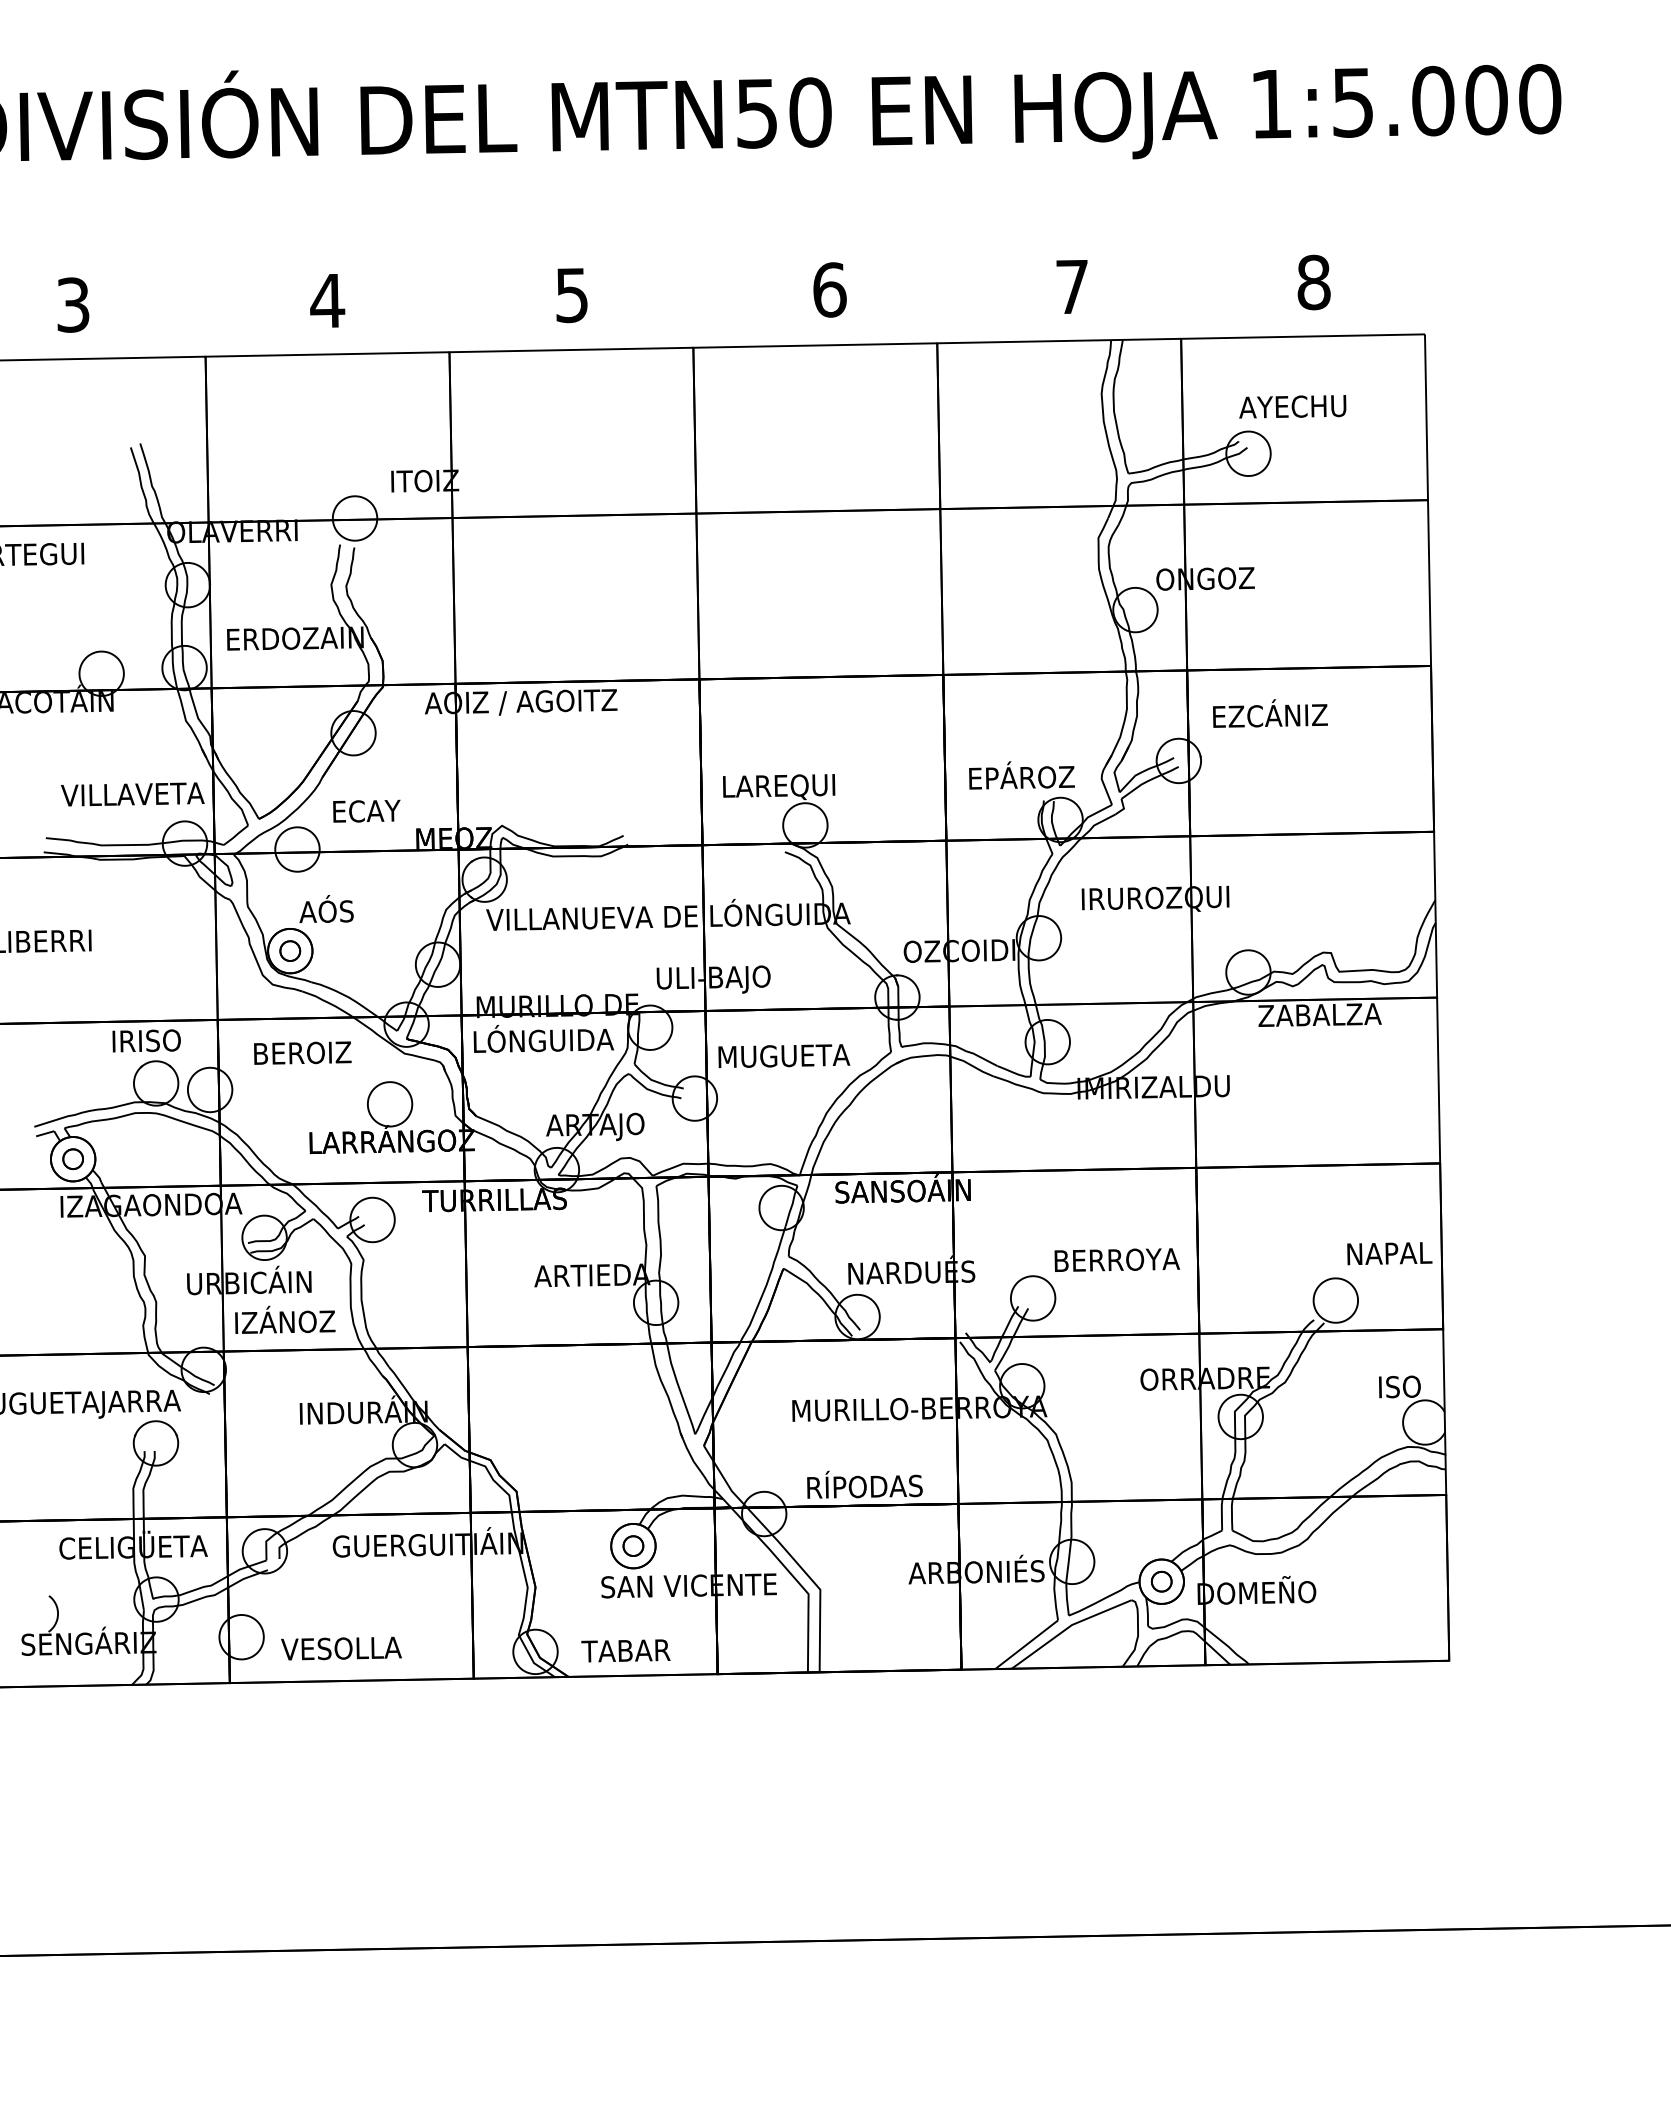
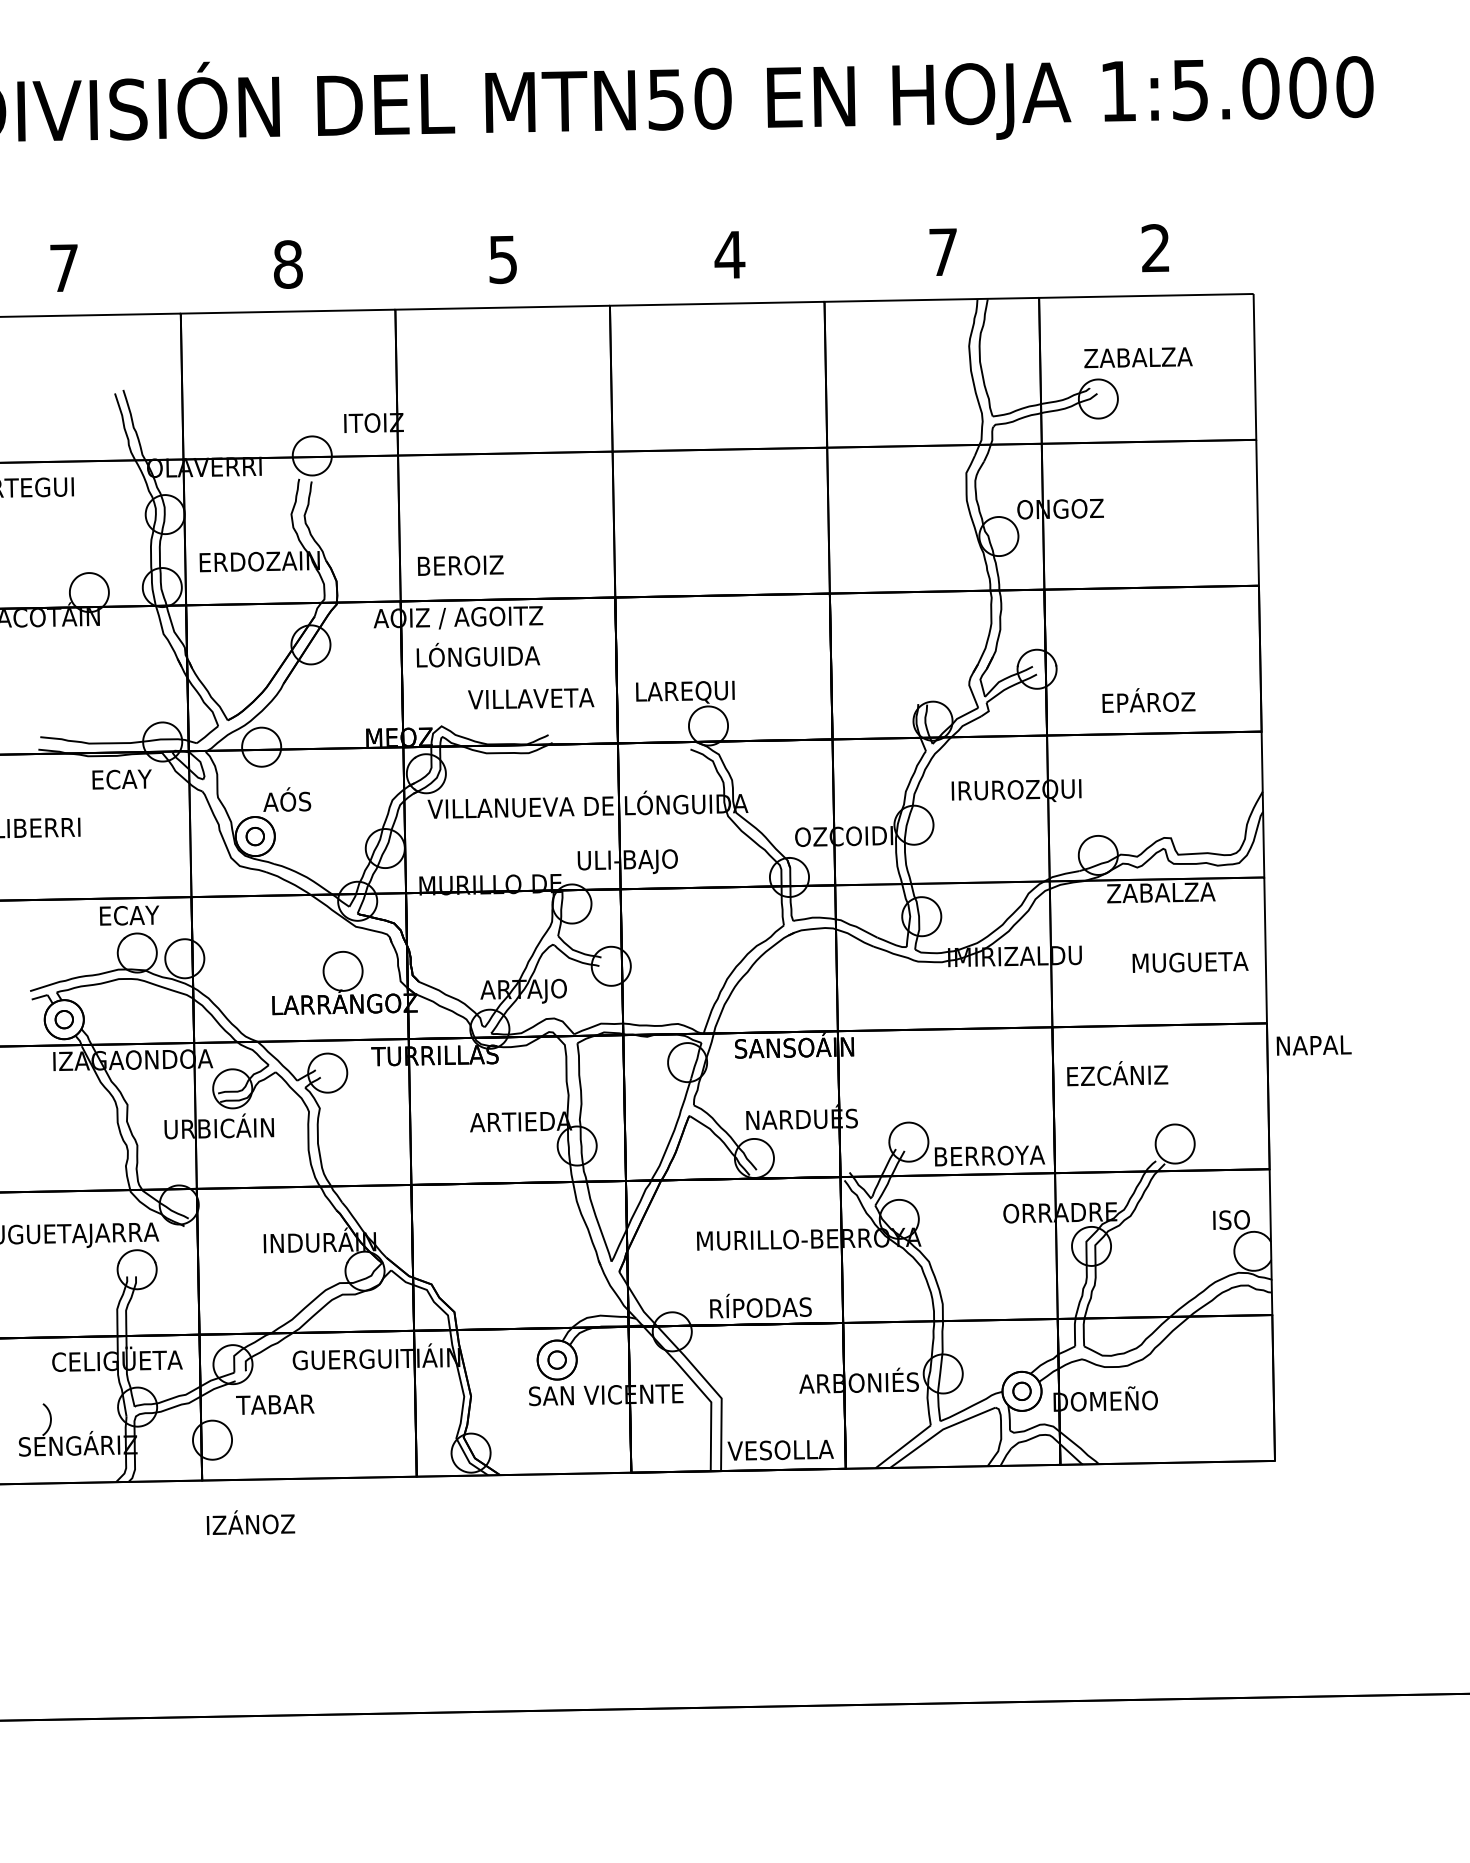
text: (1313, 282) -> (1155, 248), 8 -> 2
text: (829, 289) -> (729, 254), 6 -> 4
text: (327, 300) -> (288, 264), 4 -> 8
text: (73, 304) -> (64, 267), 3 -> 7
text: (1293, 406) -> (1137, 357), AYECHU -> ZABALZA
text: (1270, 713) -> (1117, 1073), moved
text: (1021, 775) -> (1148, 700), moved
text: (132, 794) -> (530, 698), moved
text: (366, 810) -> (121, 778), moved
text: (543, 1038) -> (478, 654), moved
text: (146, 1040) -> (128, 915), IRISO -> ECAY
text: (302, 1052) -> (460, 565), moved
text: (784, 1055) -> (1190, 961), moved
text: (1389, 1253) -> (1313, 1045), moved
text: (1117, 1259) -> (990, 1155), moved
text: (285, 1319) -> (251, 1522), moved
text: (341, 1648) -> (780, 1450), moved
text: (625, 1650) -> (274, 1404), moved

